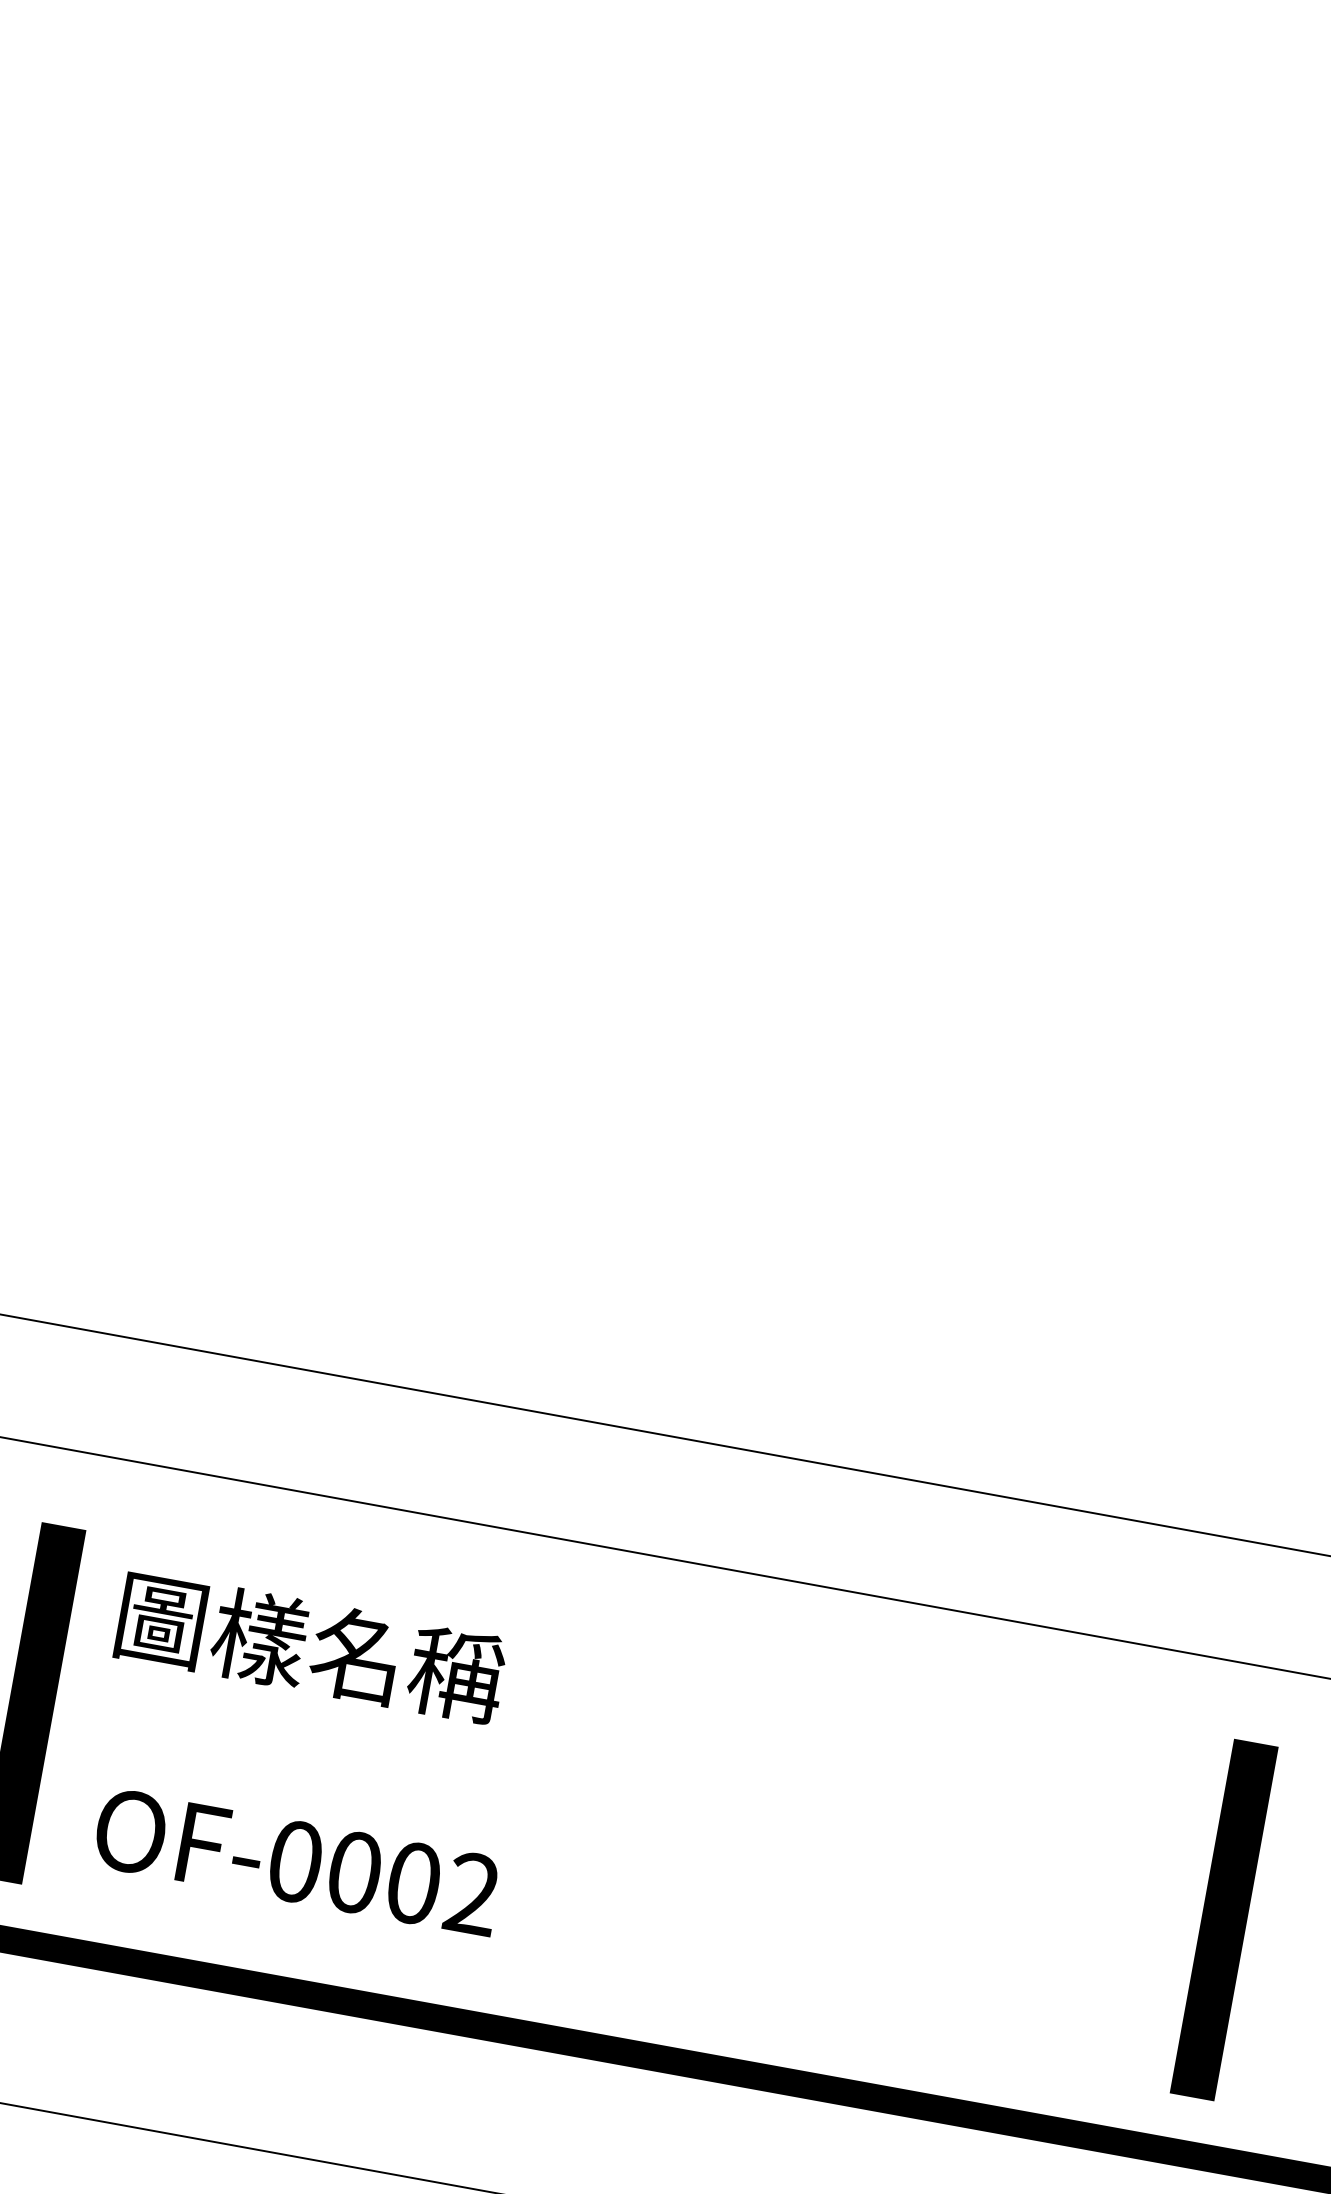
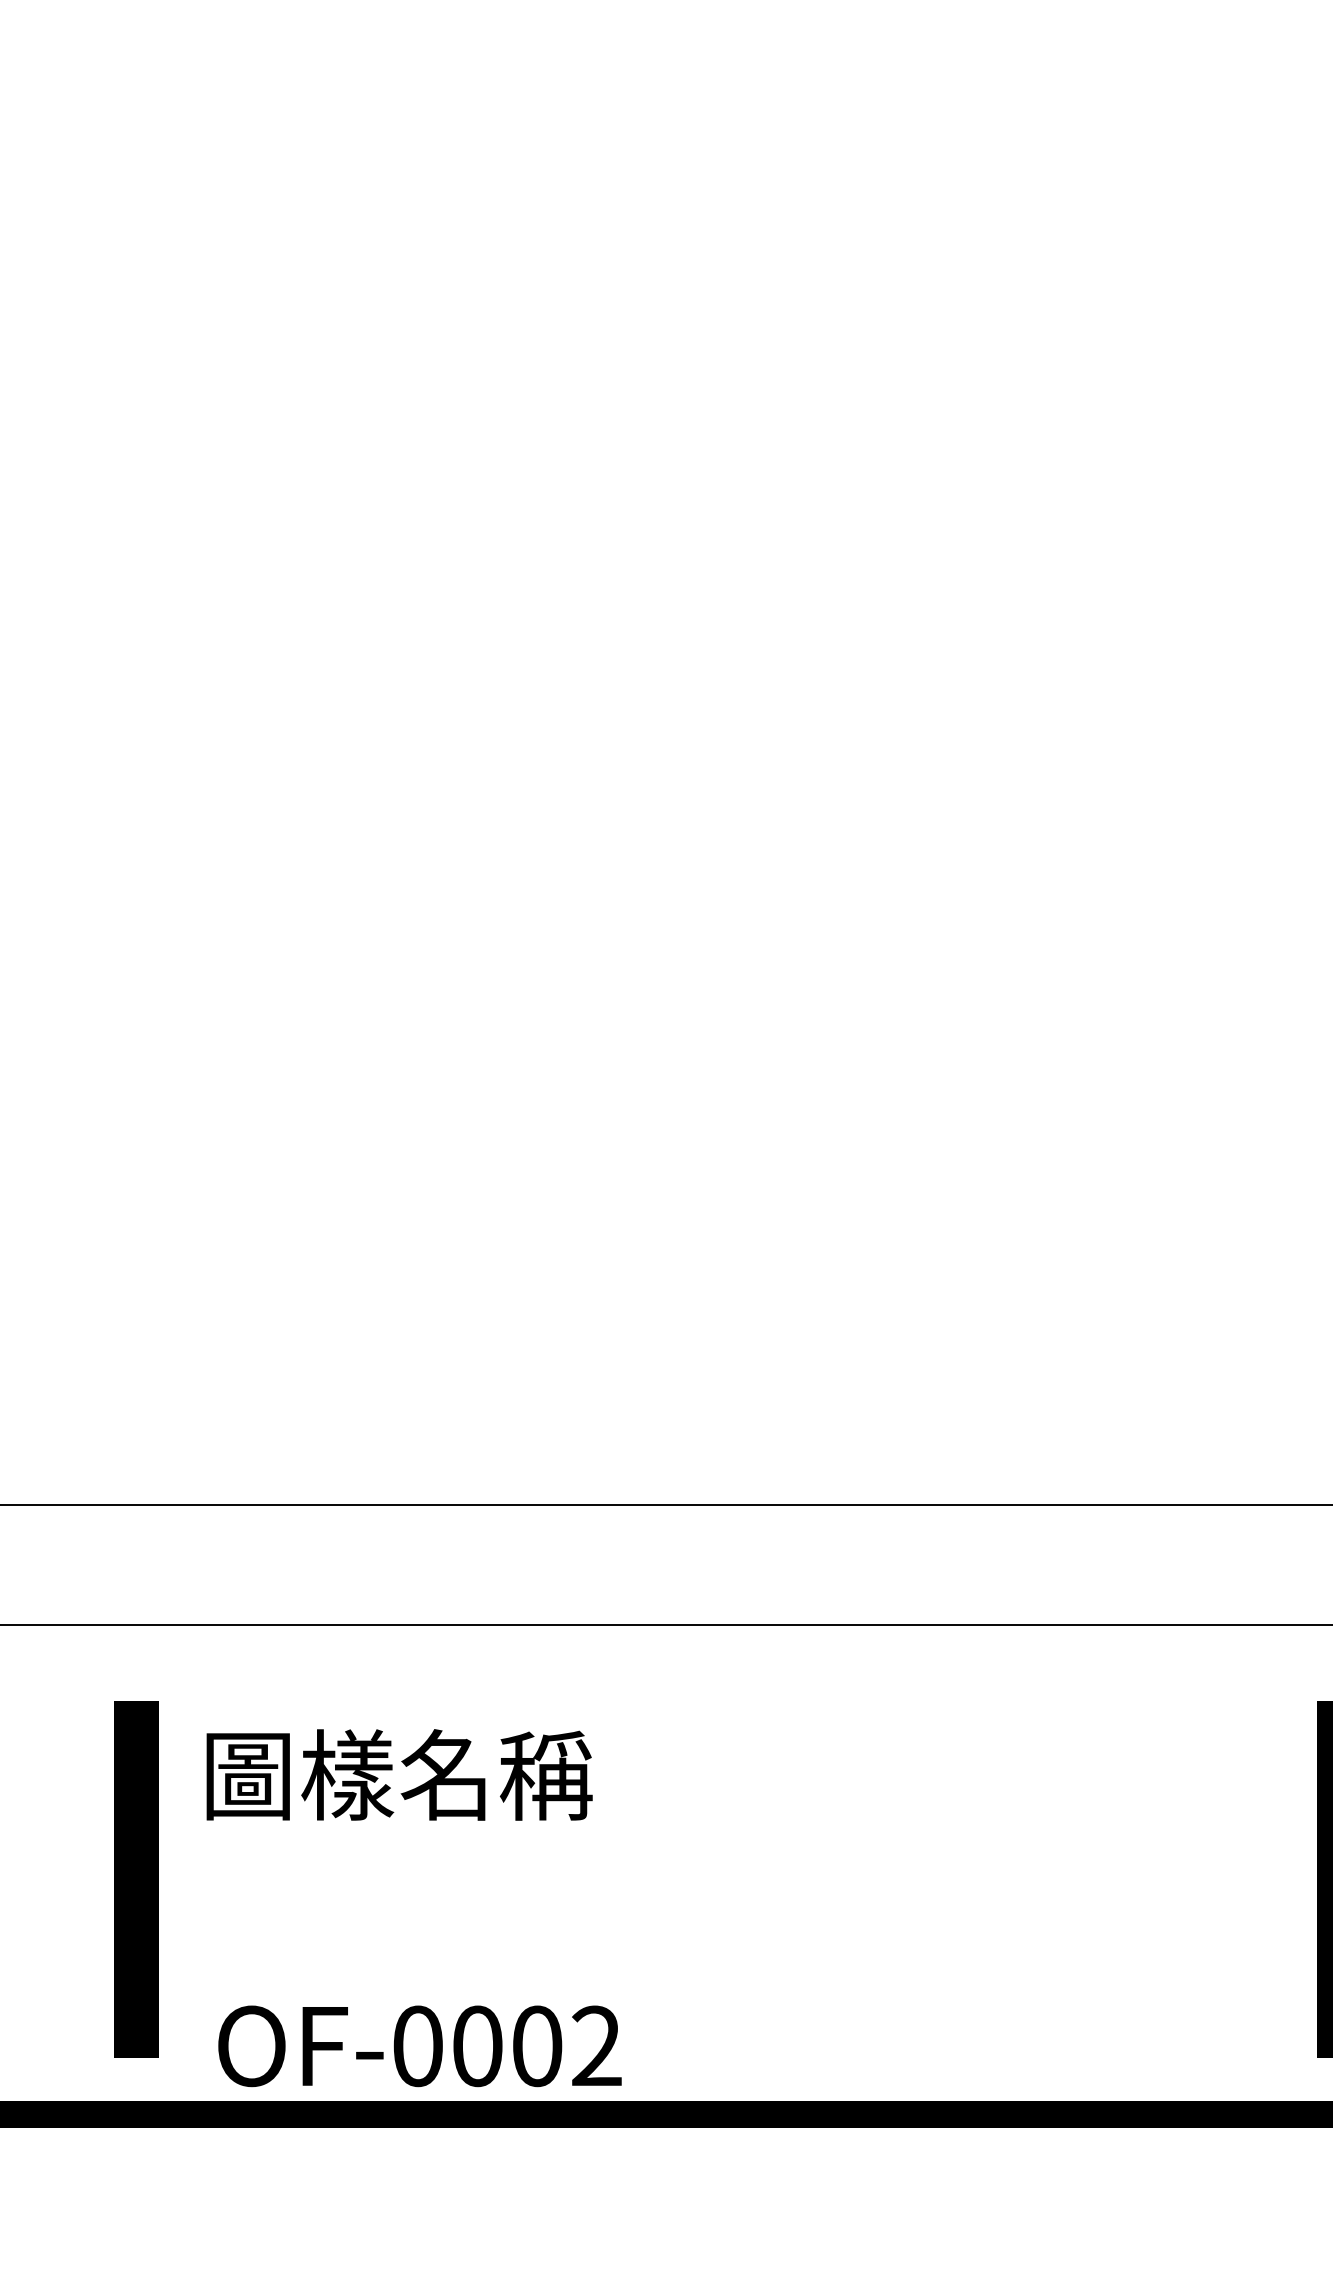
text: (297, 1862) -> (419, 2046), moved

